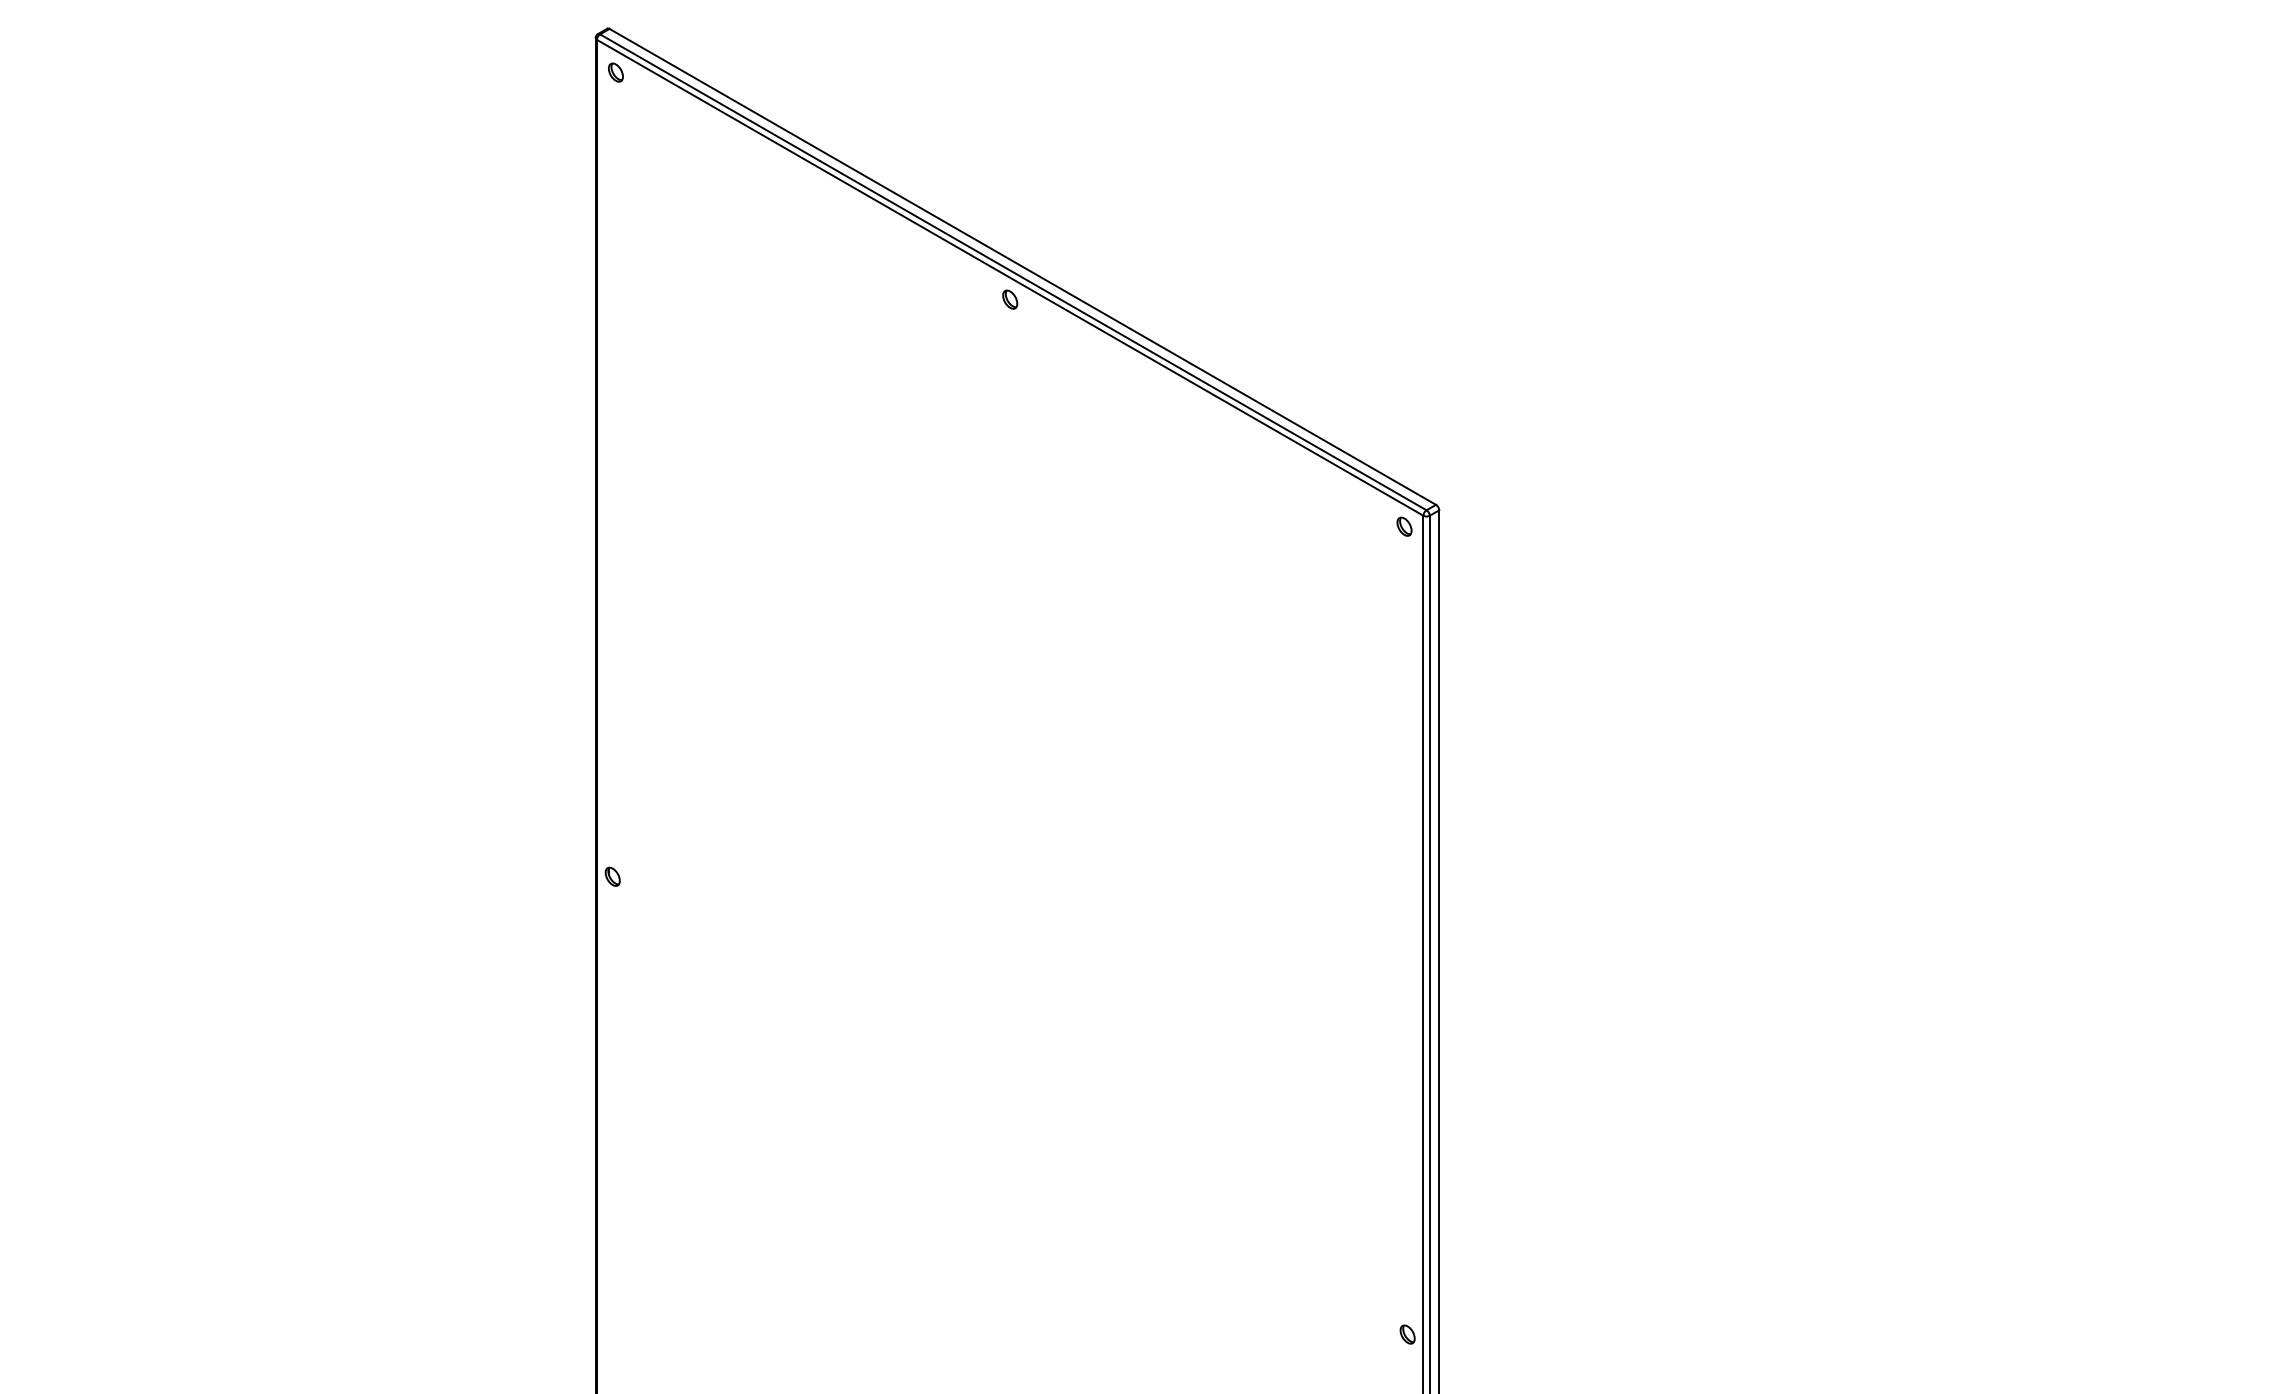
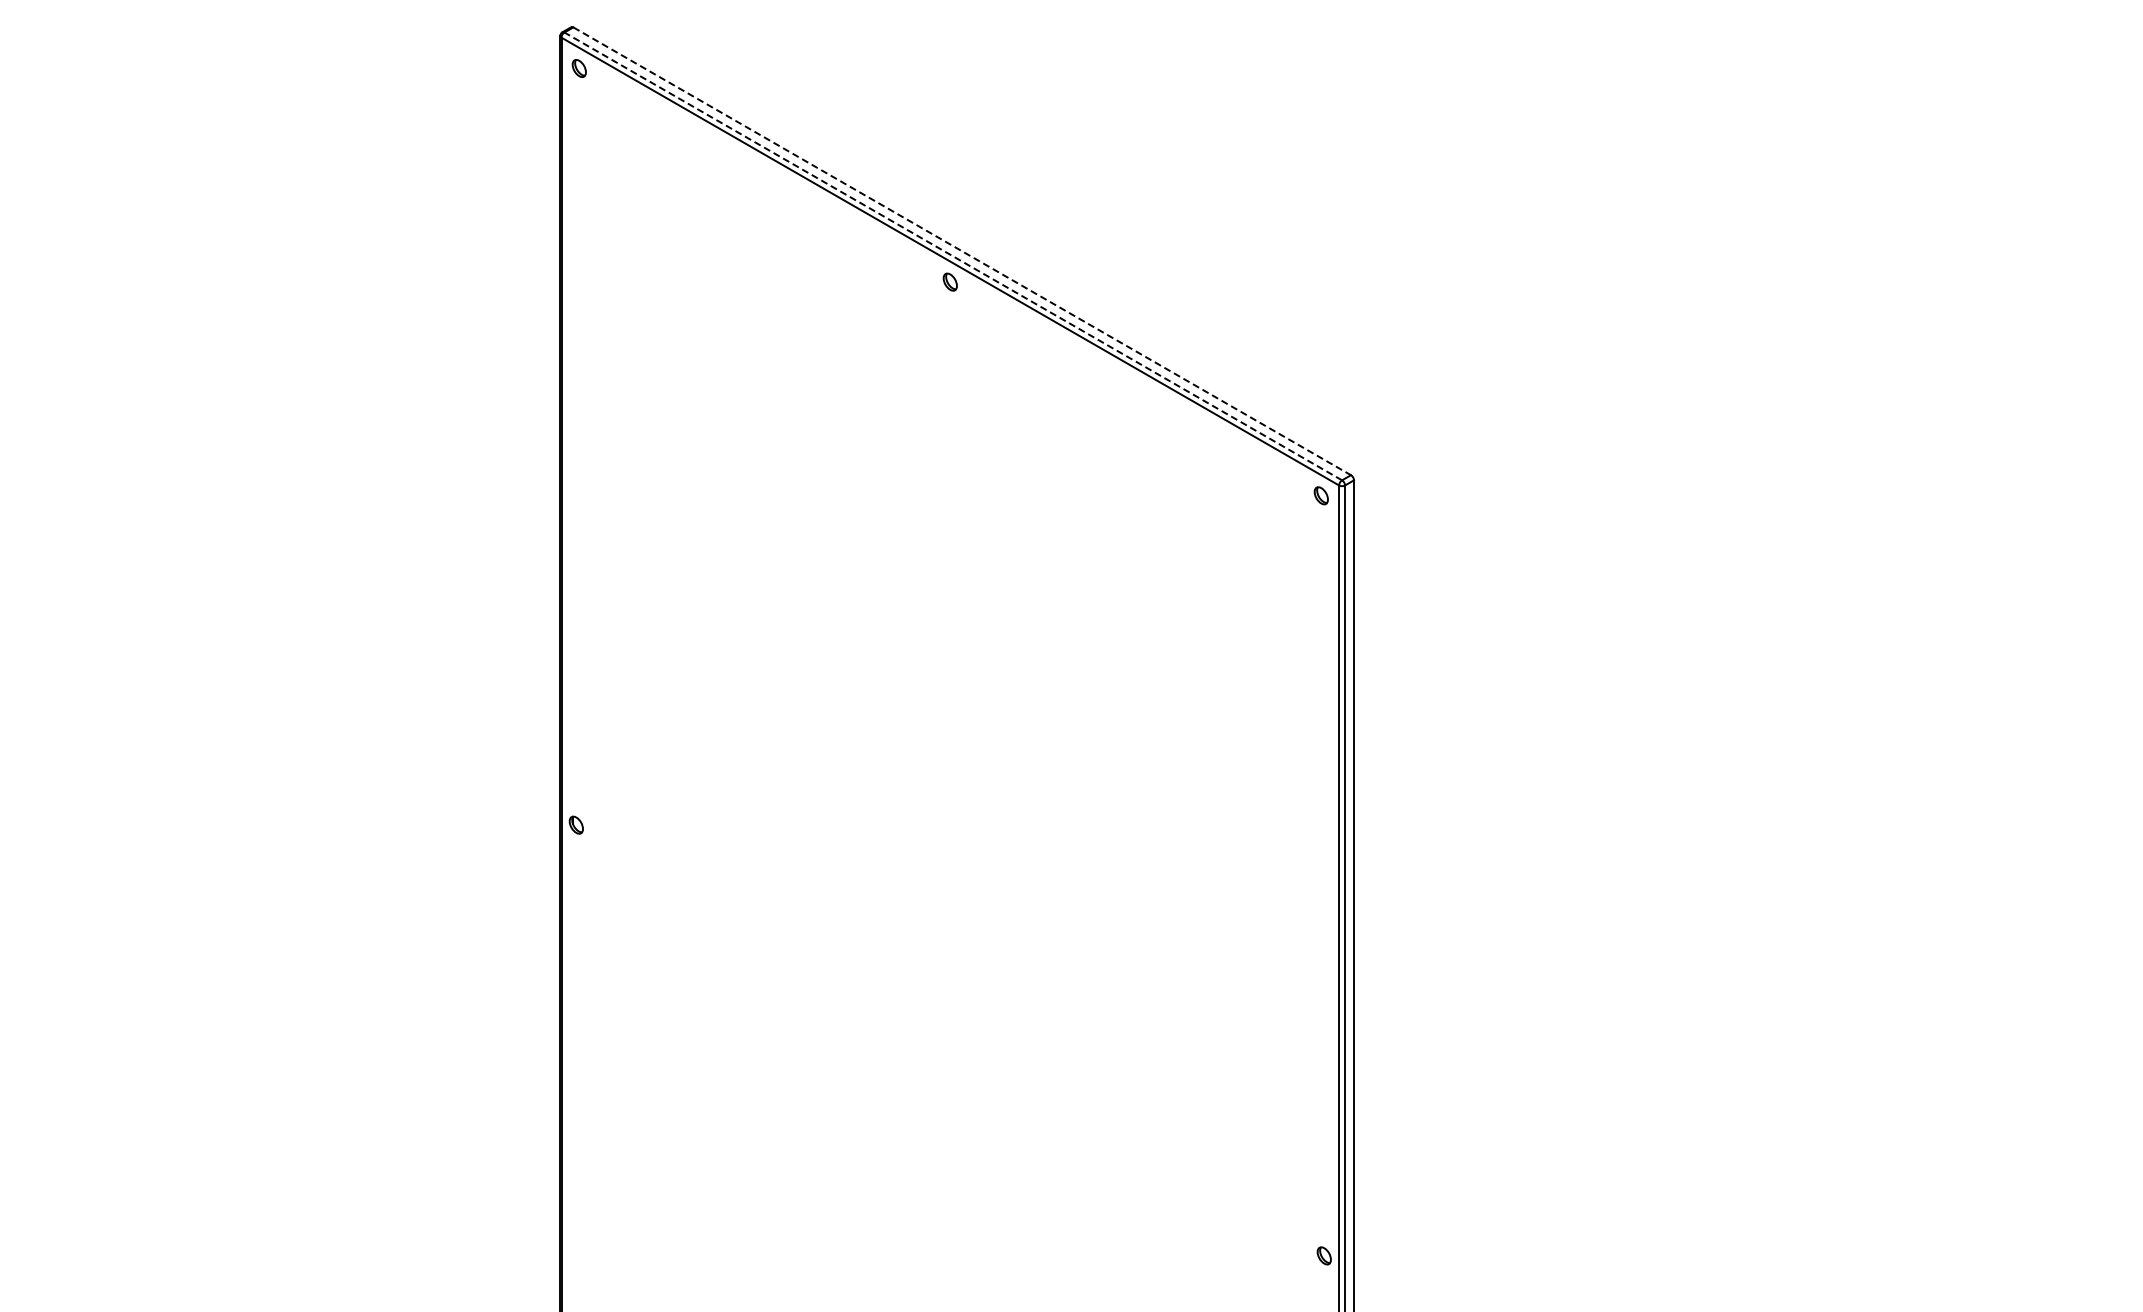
line: (1023, 267) -> (962, 251), solid -> dashed
line: (1013, 272) -> (953, 256), solid -> dashed

